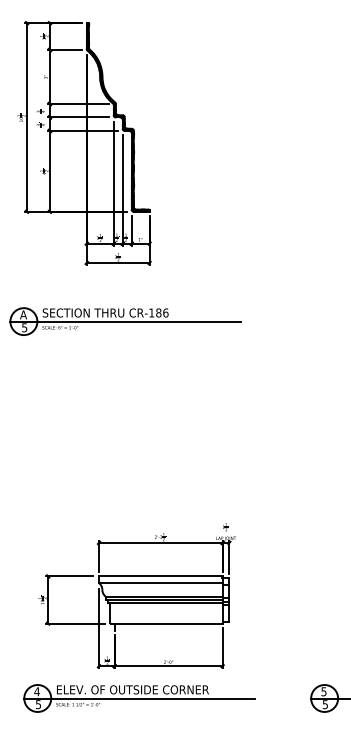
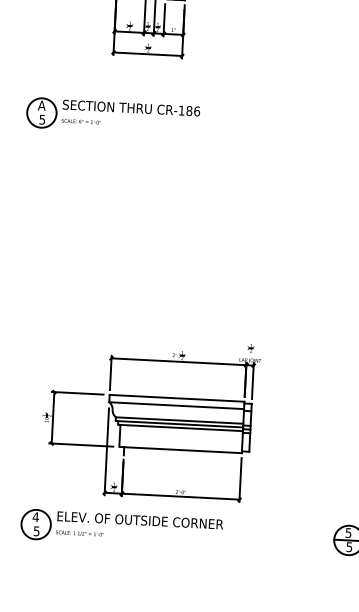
line: (125, 321) -> (152, 118), removed
line: (139, 698) -> (147, 530), removed

